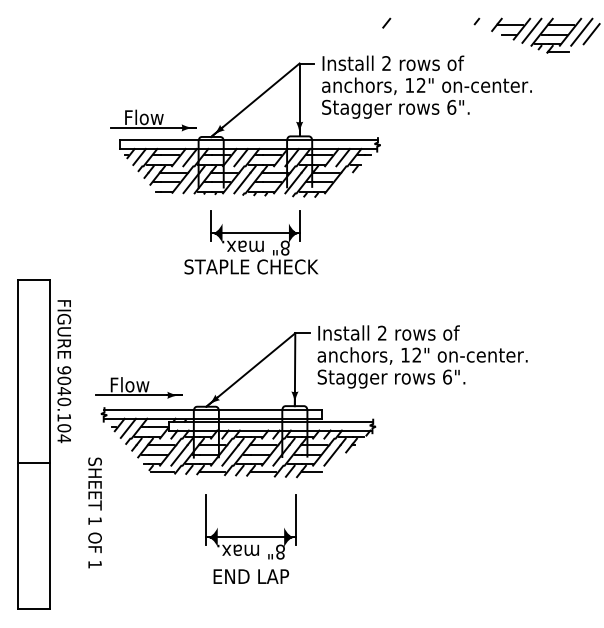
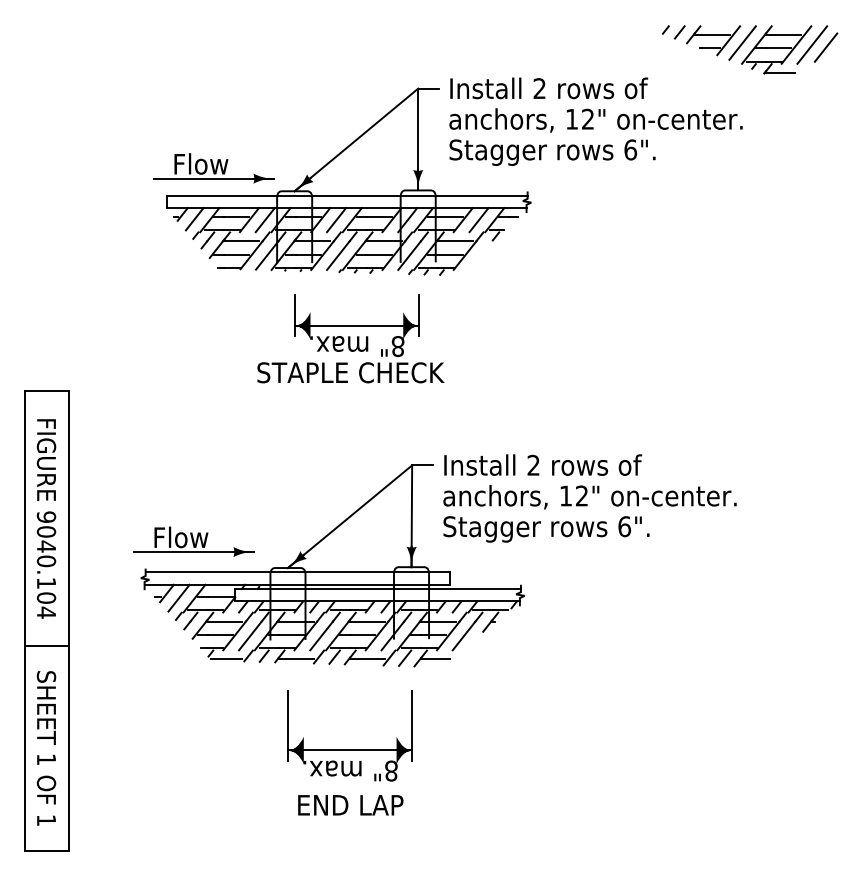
line: (386, 23) -> (679, 32), moved
text: (64, 371) -> (46, 518), moved
text: (95, 513) -> (46, 748), moved

